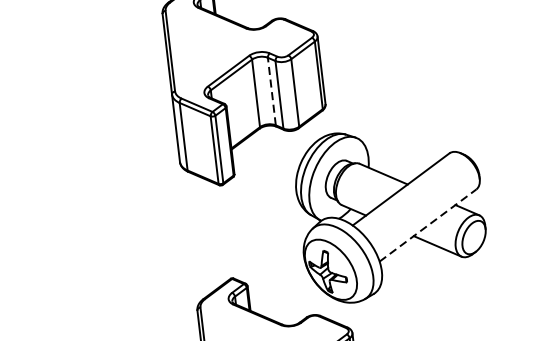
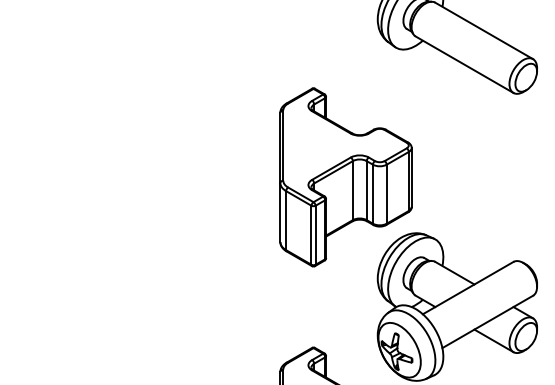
line: (271, 91) -> (366, 190), dashed -> solid
line: (428, 224) -> (488, 321), dashed -> solid

